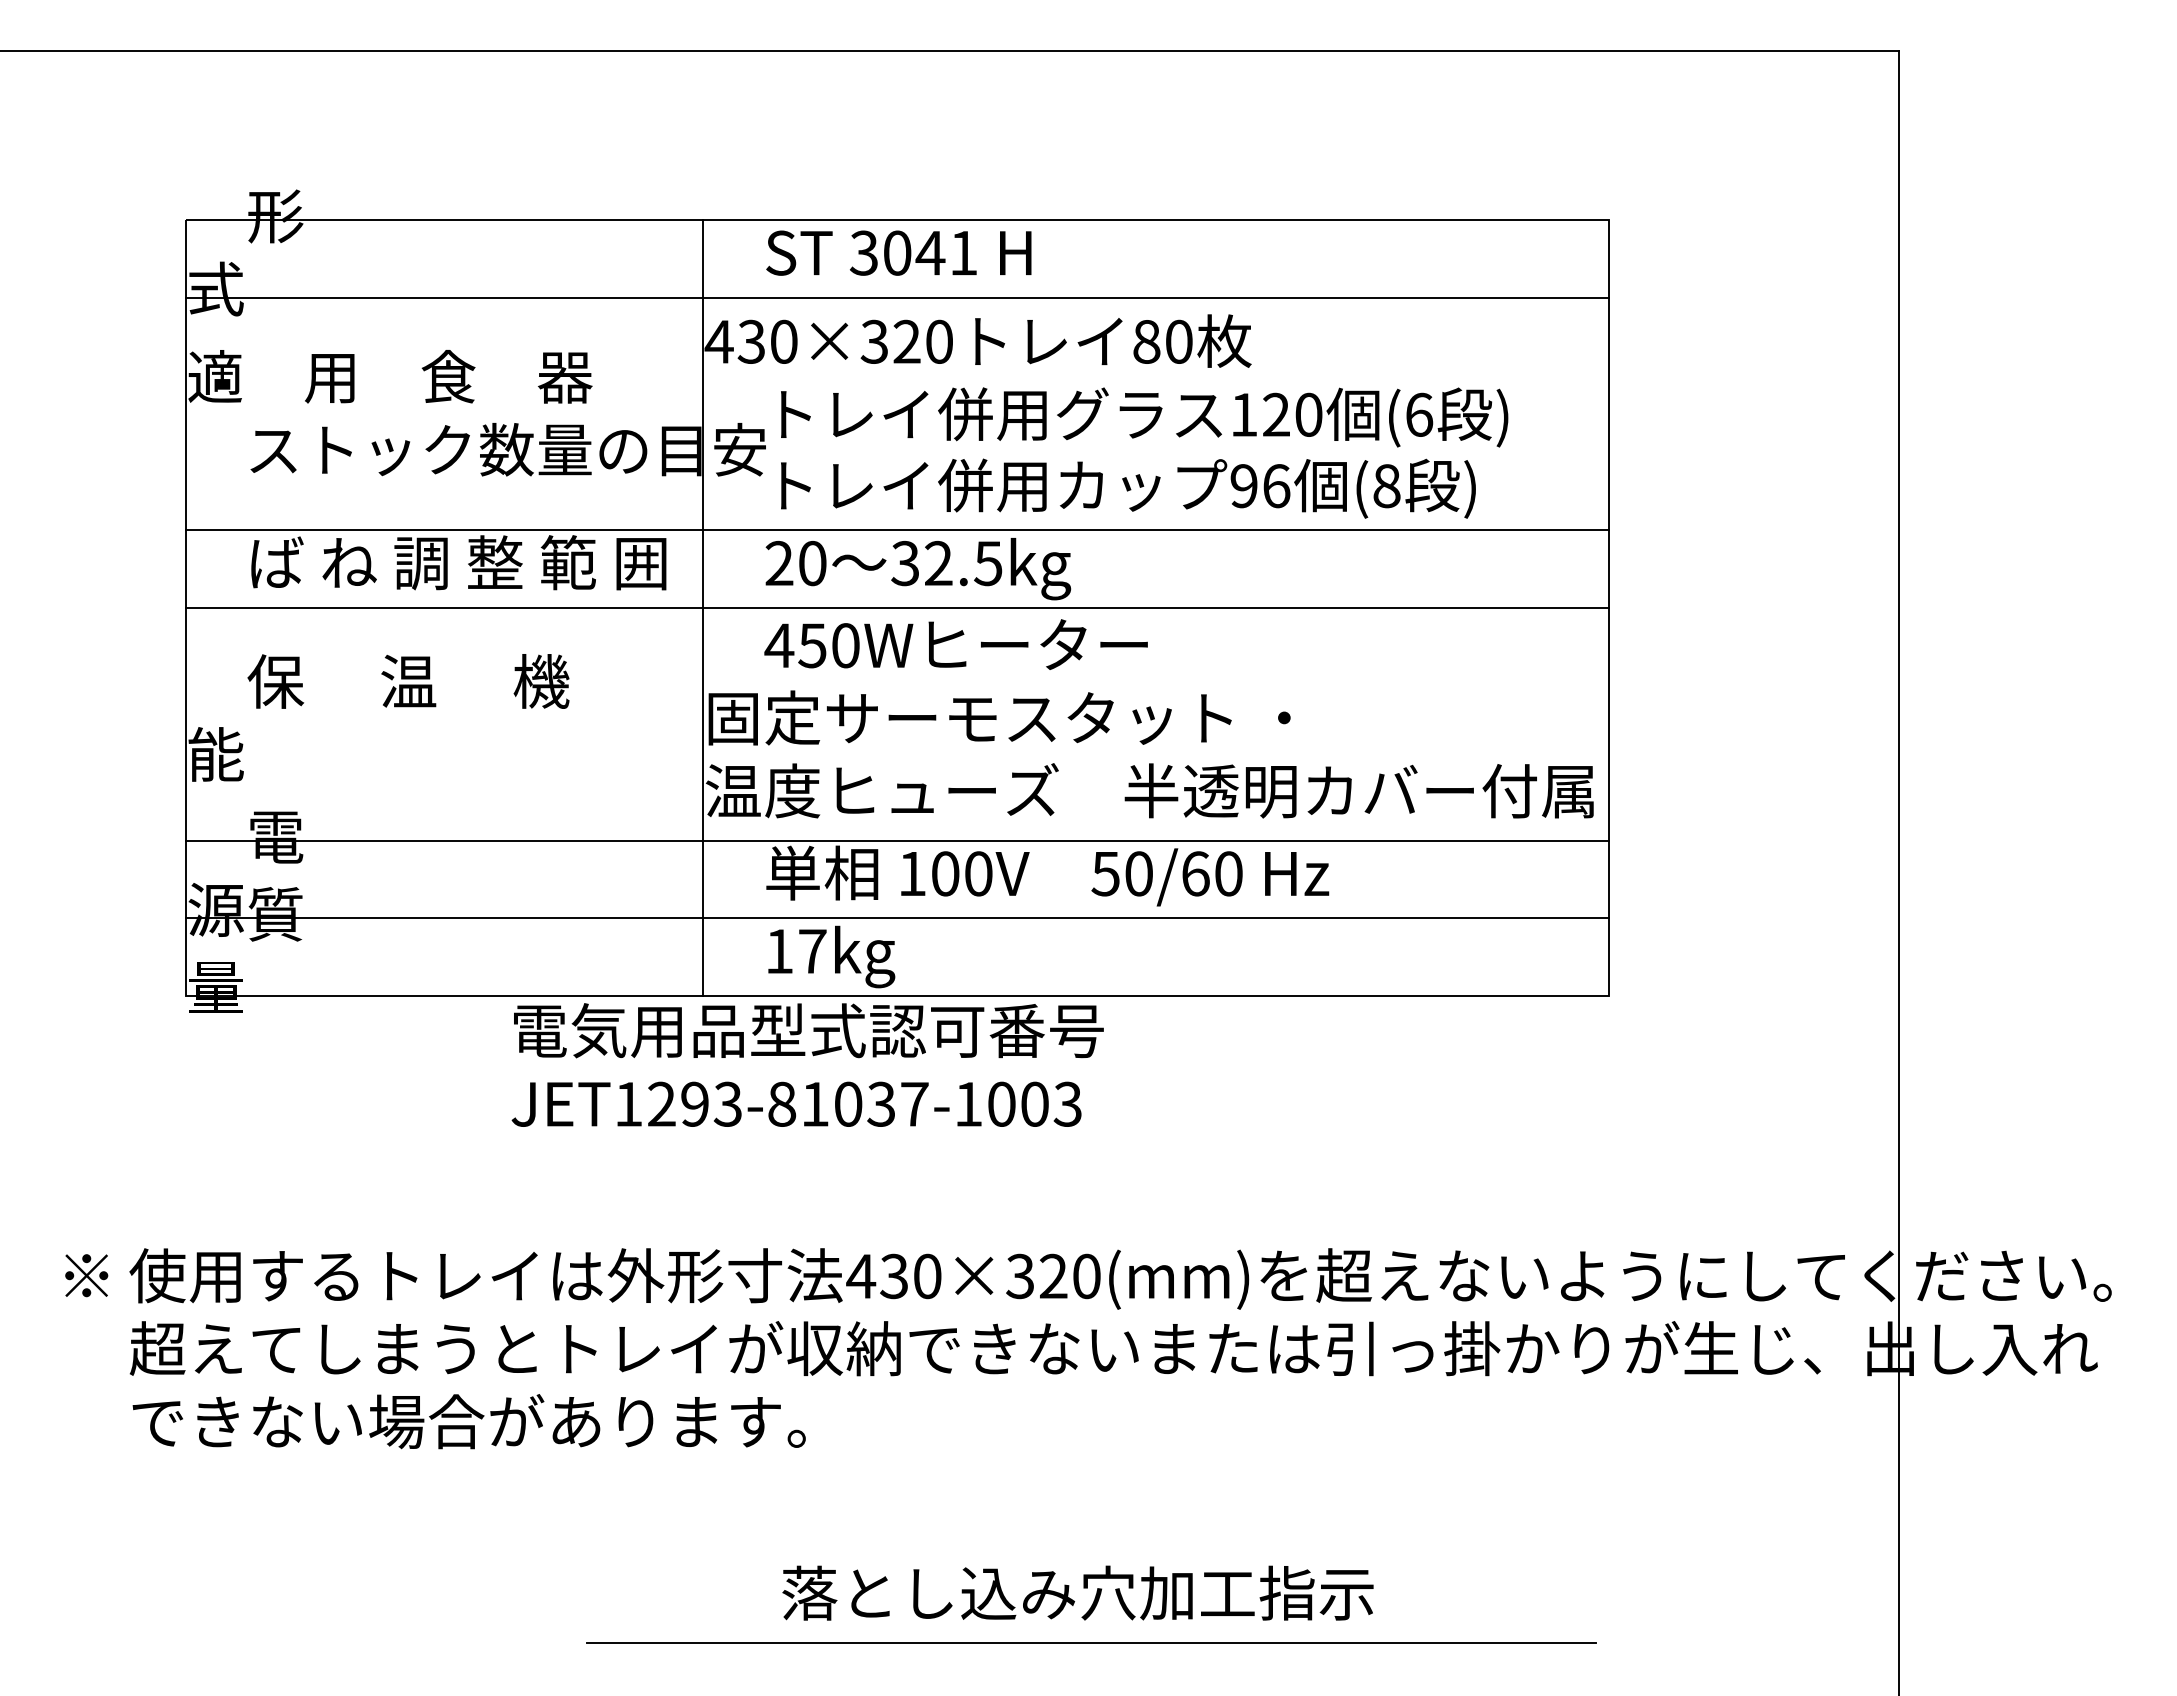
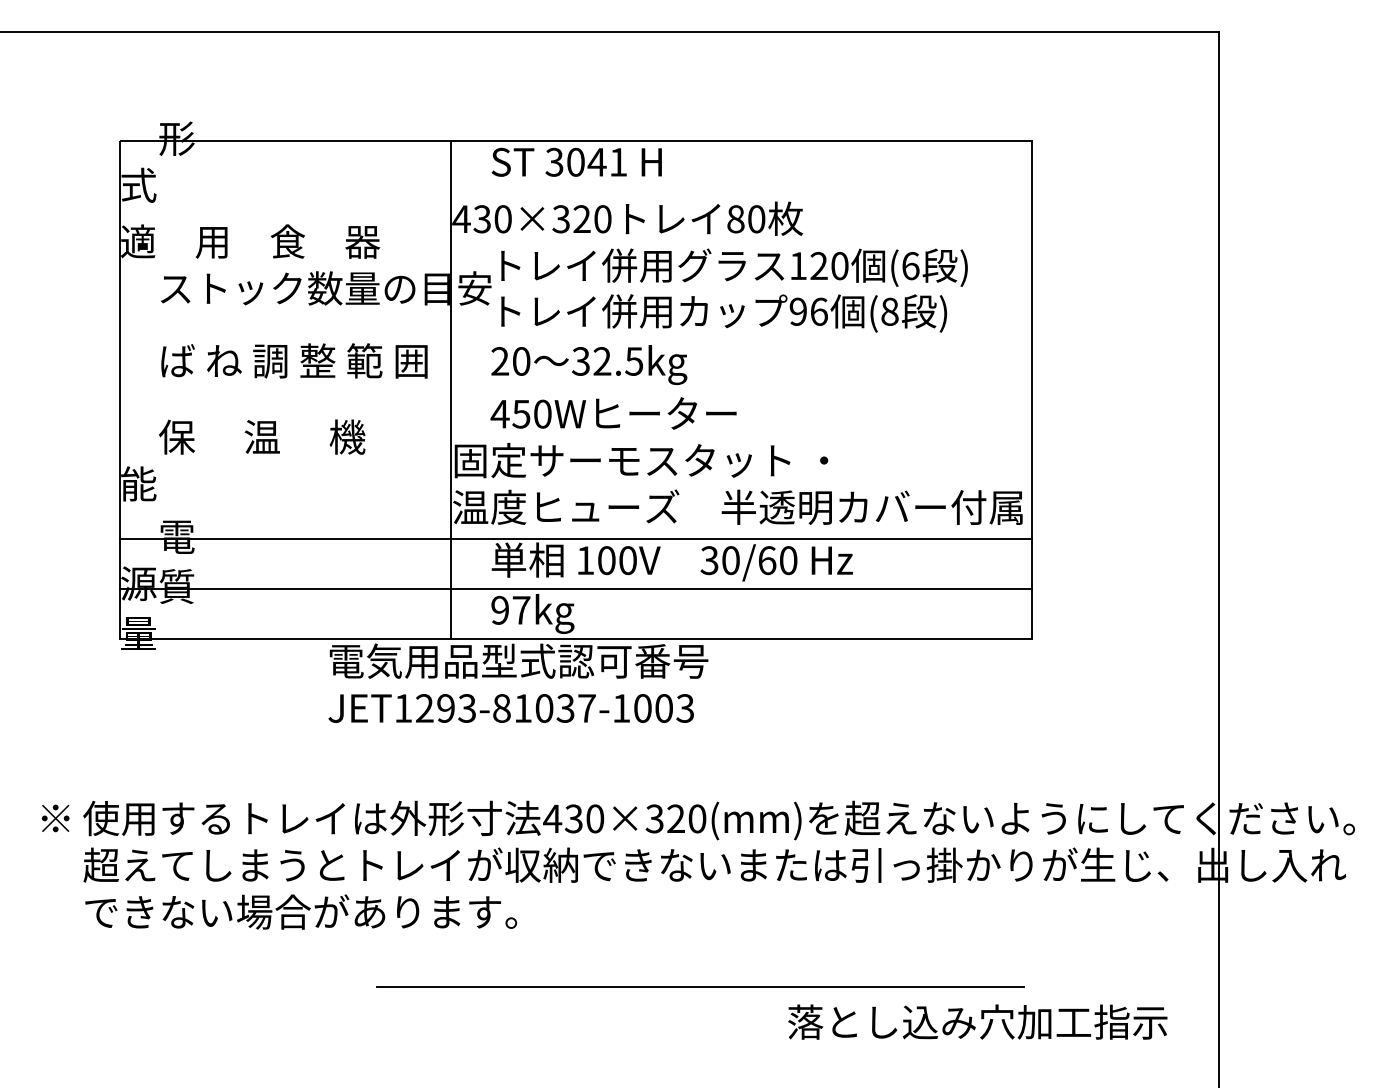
line: (896, 297) -> (575, 190), removed
line: (896, 530) -> (575, 340), removed
line: (896, 608) -> (575, 390), removed
text: (1105, 873) -> (709, 560), 50/60 -> 30/60
text: (778, 950) -> (499, 609), 17kg -> 97kg
text: (1077, 1592) -> (977, 1021), moved
line: (1091, 1642) -> (700, 986), moved

